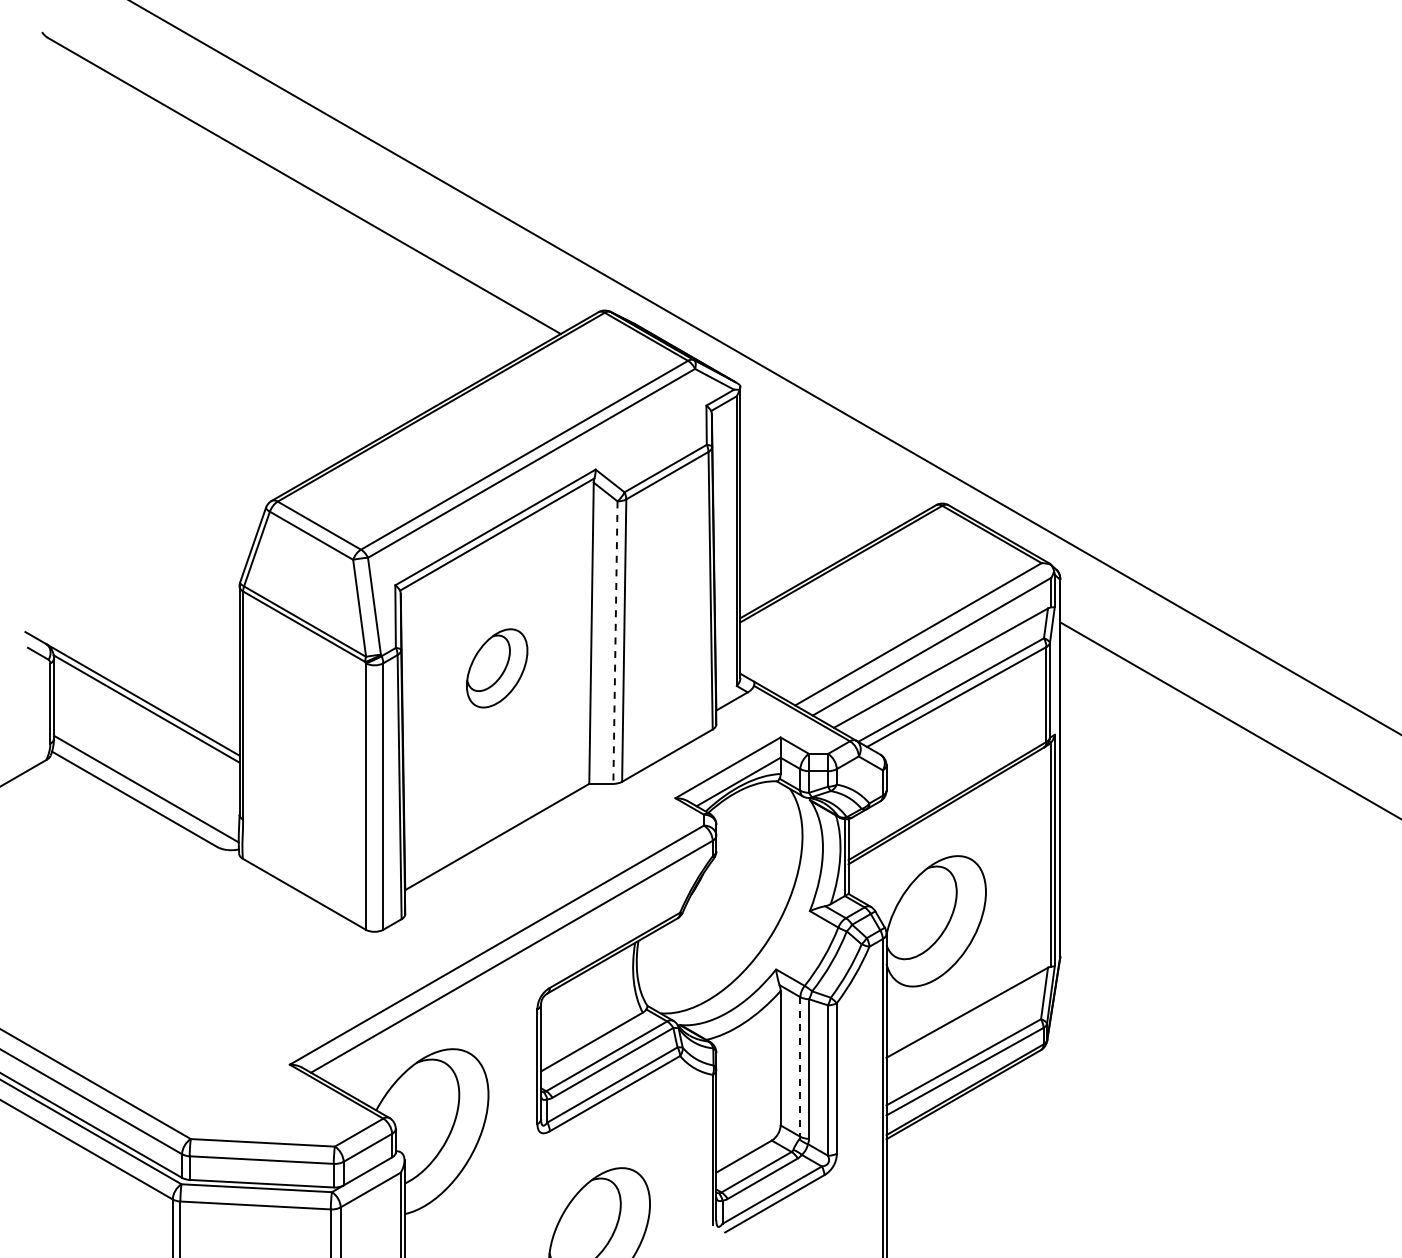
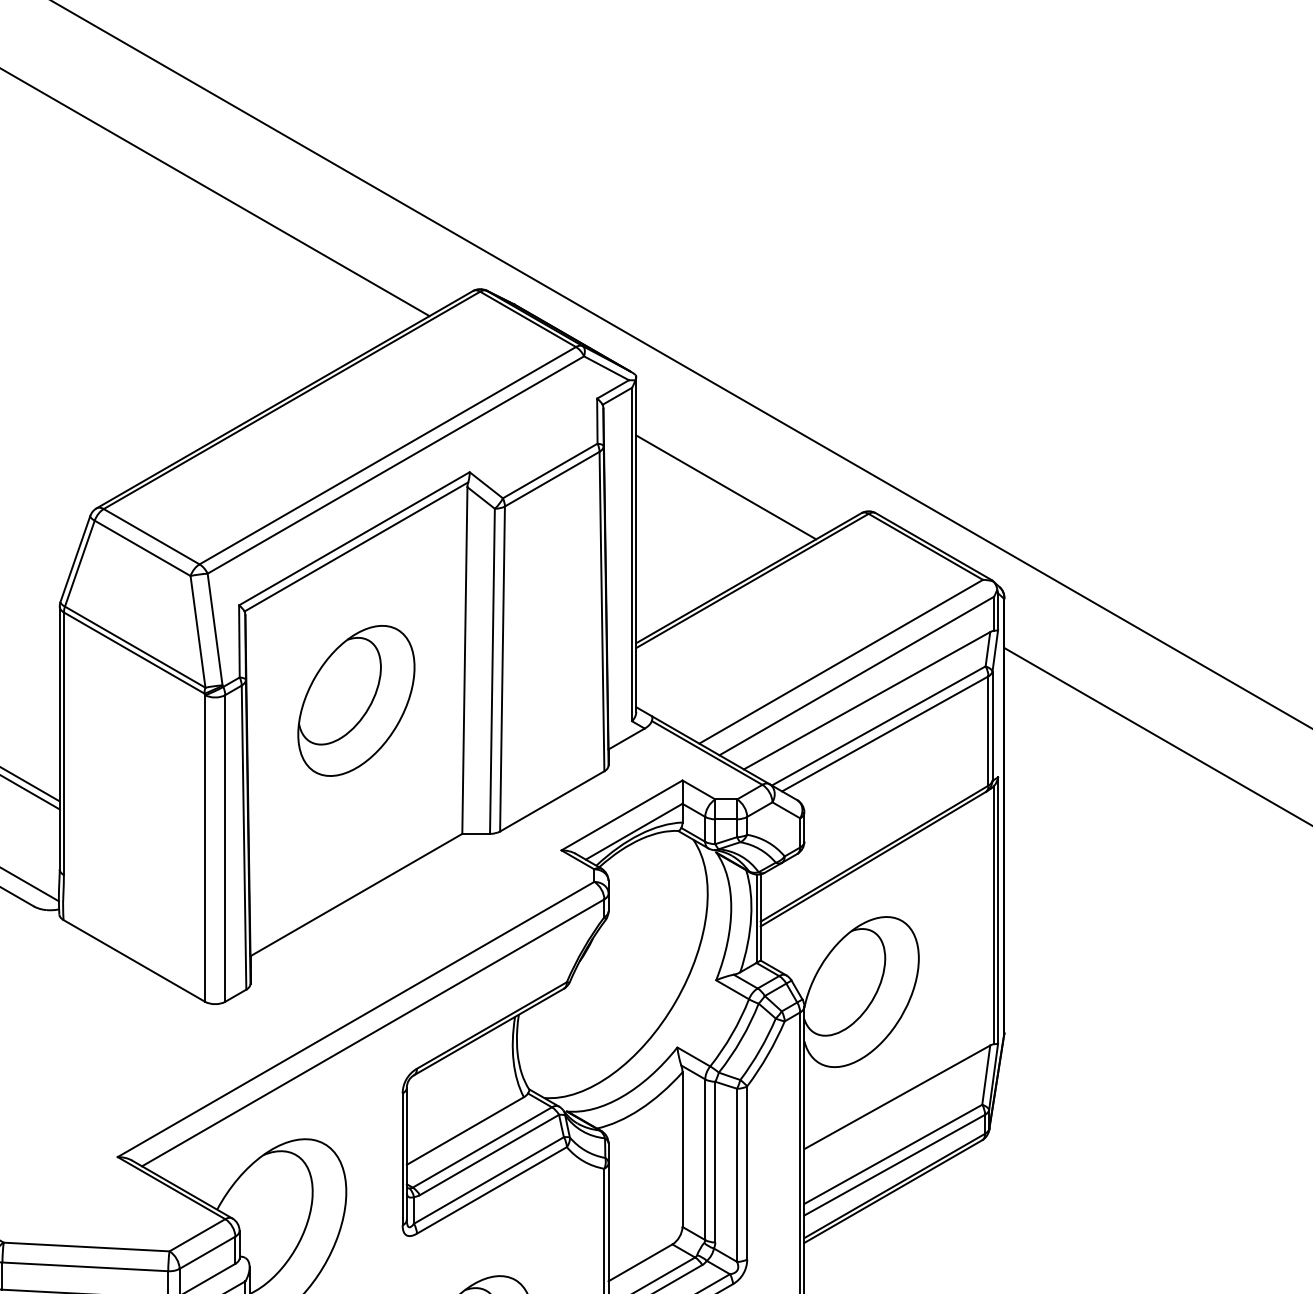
line: (818, 482) -> (726, 487), added
line: (615, 643) -> (492, 672), dashed -> solid
part: (496, 668) -> (355, 701), size x1.67
line: (800, 1066) -> (705, 1159), dashed -> solid

